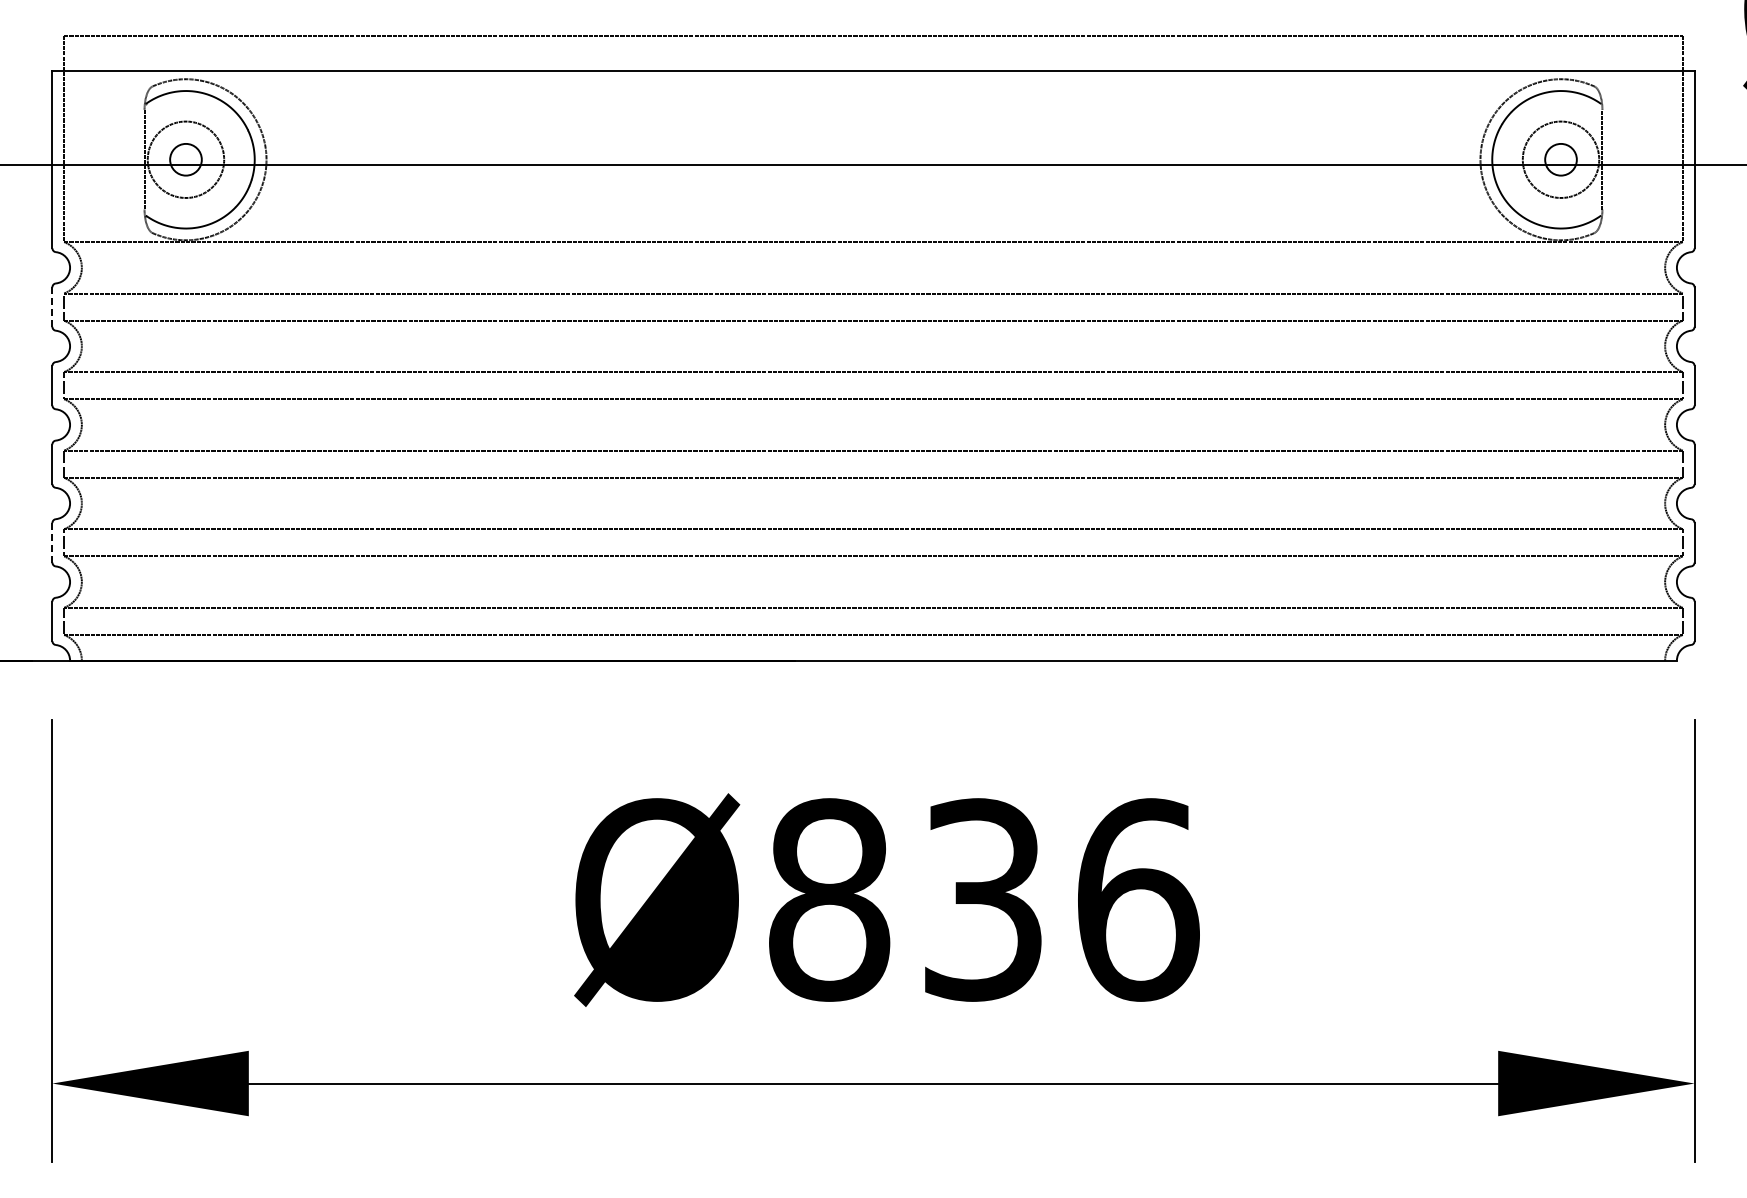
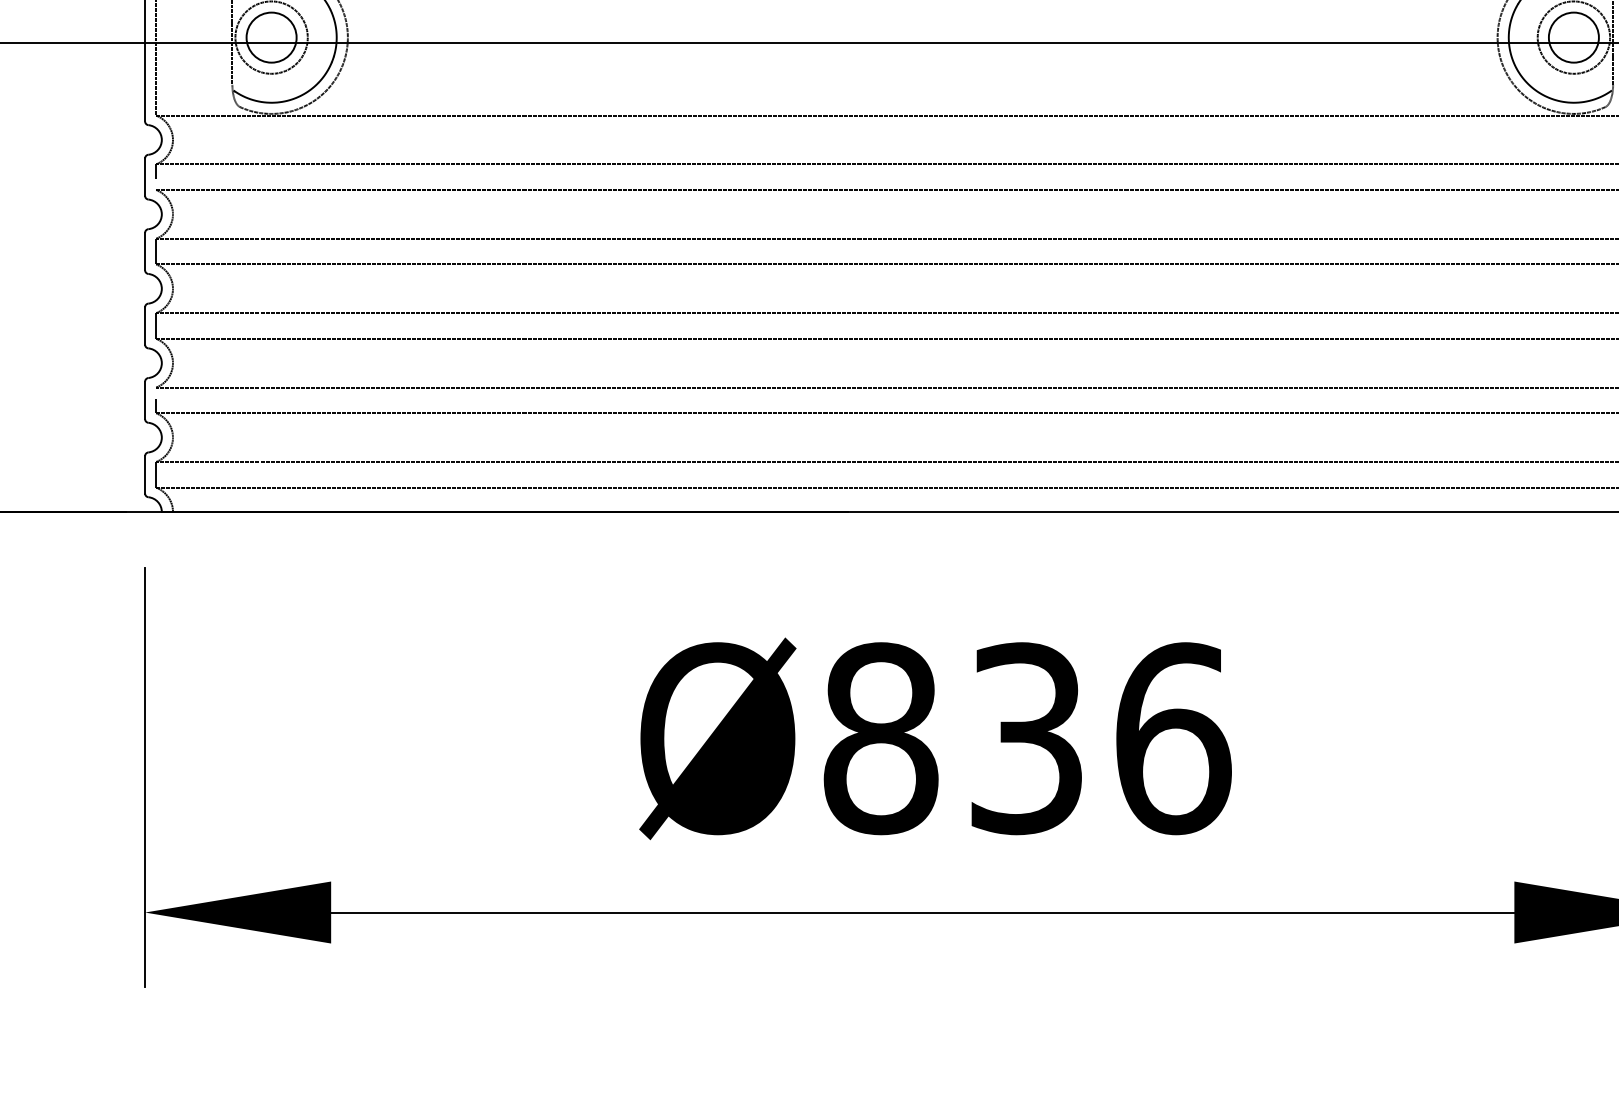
circle: (185, 159) -> (271, 37), size x1.67
circle: (1560, 159) -> (1573, 37), size x1.67
line: (52, 307) -> (145, 177), dashed -> solid
line: (52, 542) -> (145, 400), dashed -> solid

